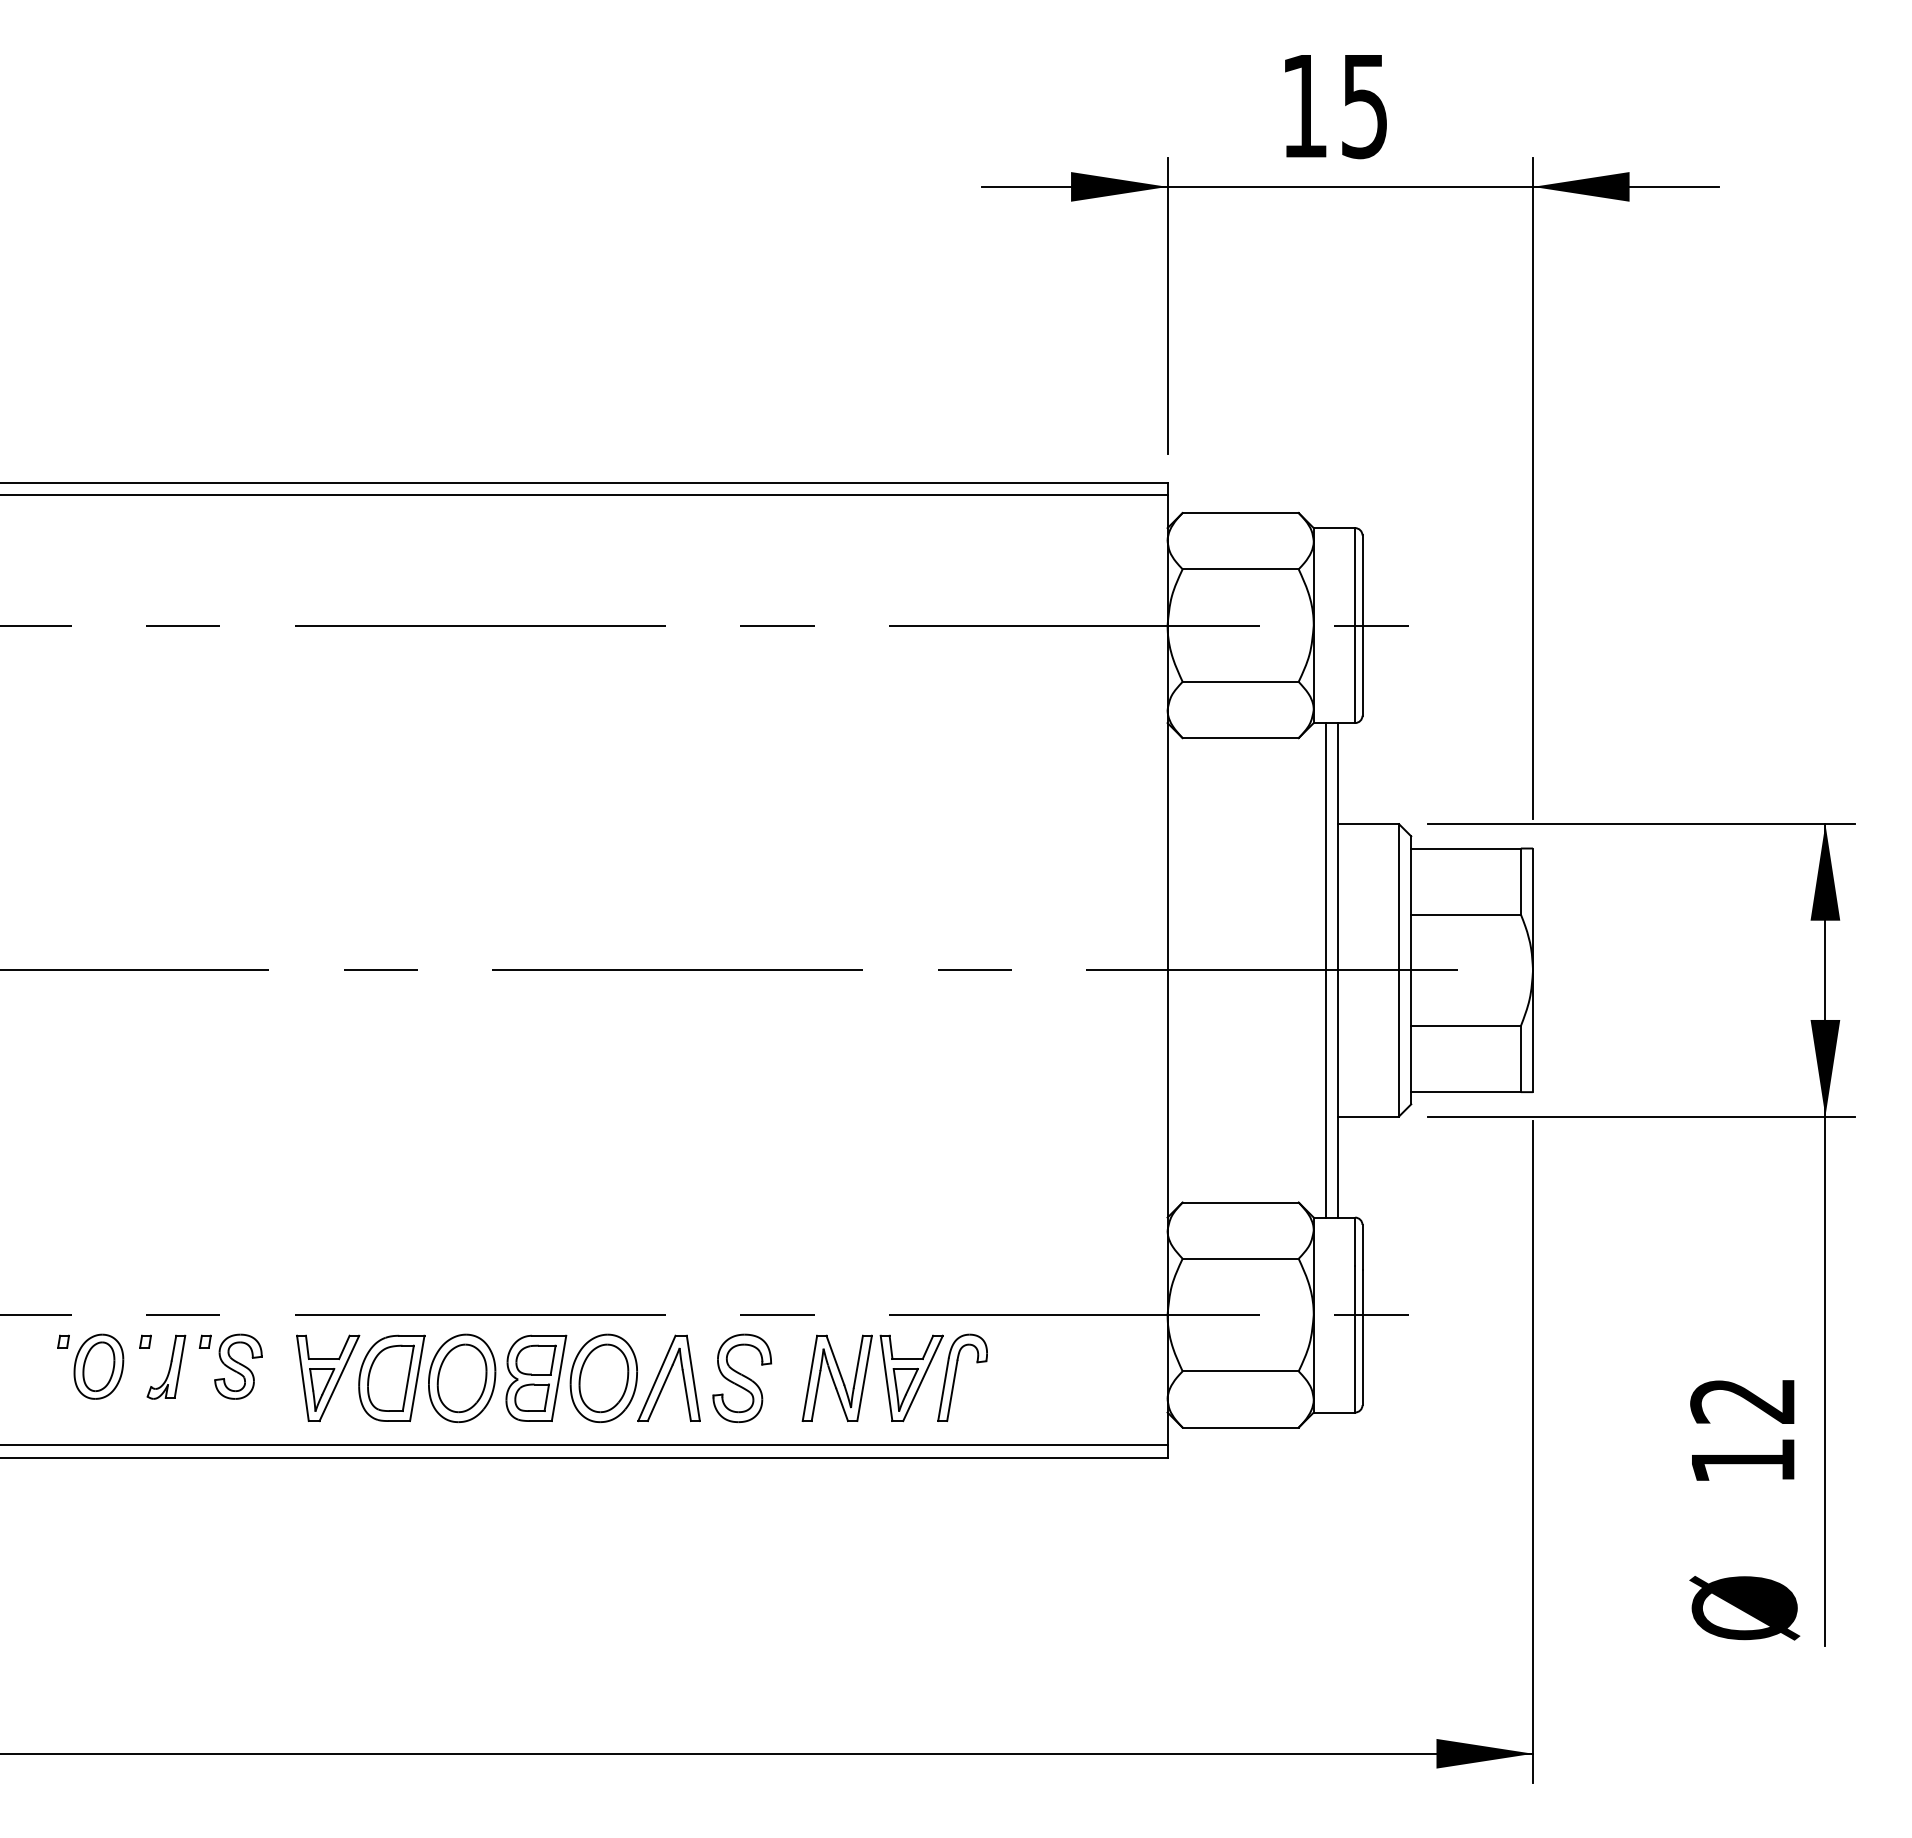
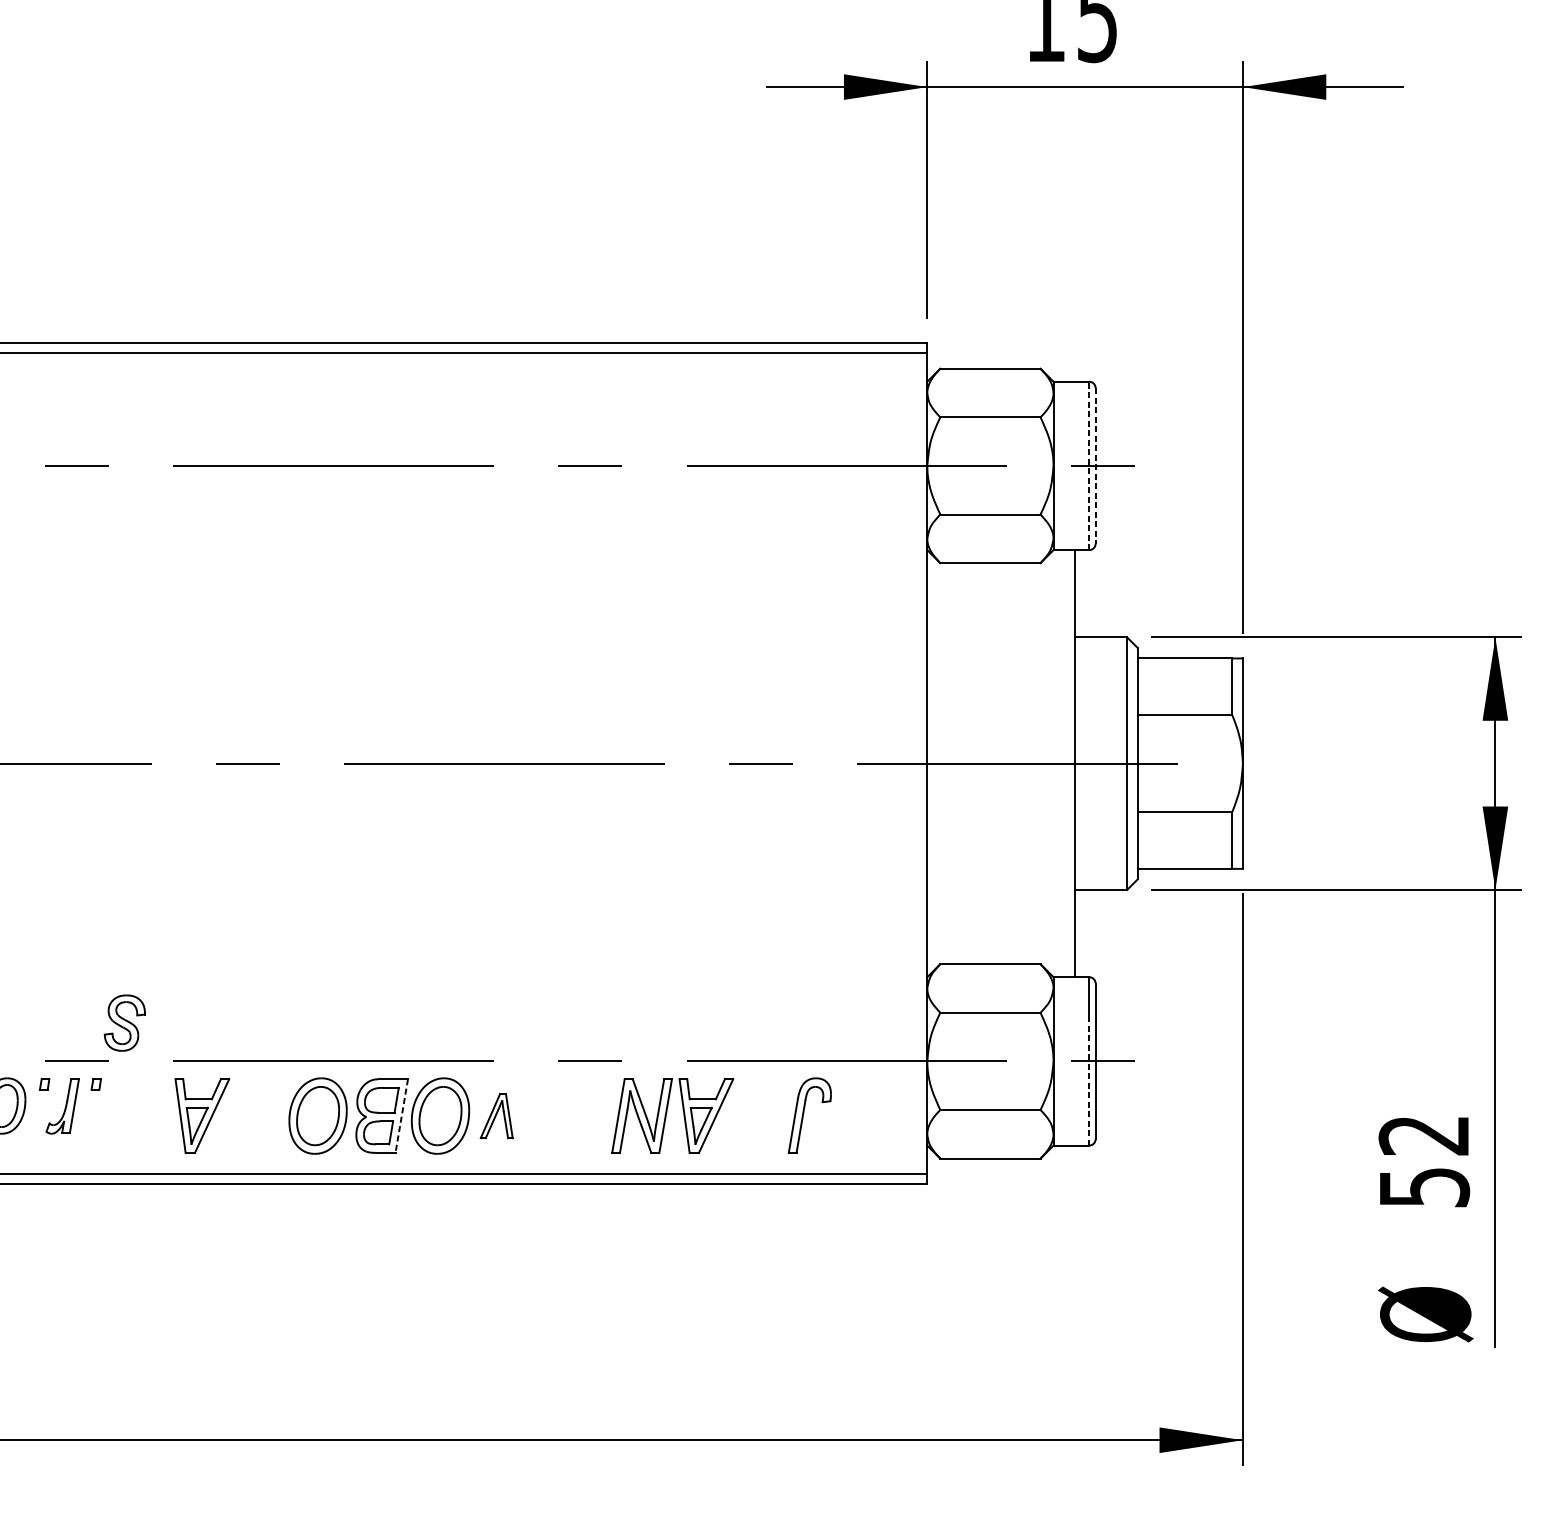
line: (1355, 625) -> (1089, 465), solid -> dashed
line: (1362, 626) -> (1095, 466), solid -> dashed
line: (1325, 970) -> (1063, 763), removed
line: (1355, 1338) -> (1089, 1081), solid -> dashed
part: (238, 1366) -> (124, 1022), moved
part: (391, 1377) -> (257, 1115), removed
part: (742, 1377) -> (560, 1115), removed
part: (955, 1377) -> (803, 1115), moved
line: (558, 1378) -> (401, 1116), solid -> dashed
part: (668, 1378) -> (496, 1116), size x0.6
text: (1744, 1461) -> (1425, 1187), 12 -> 52

